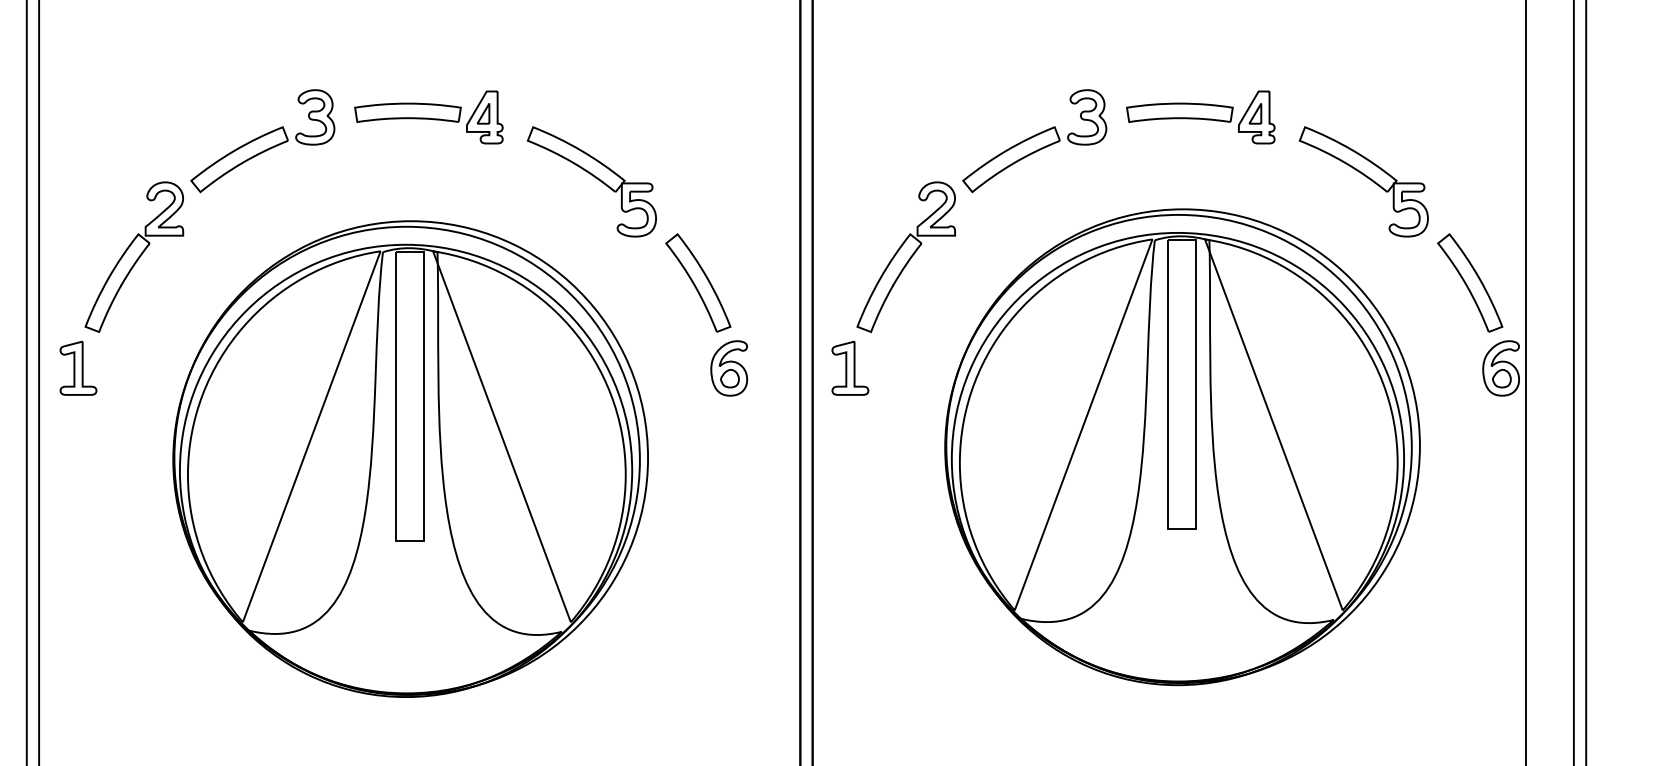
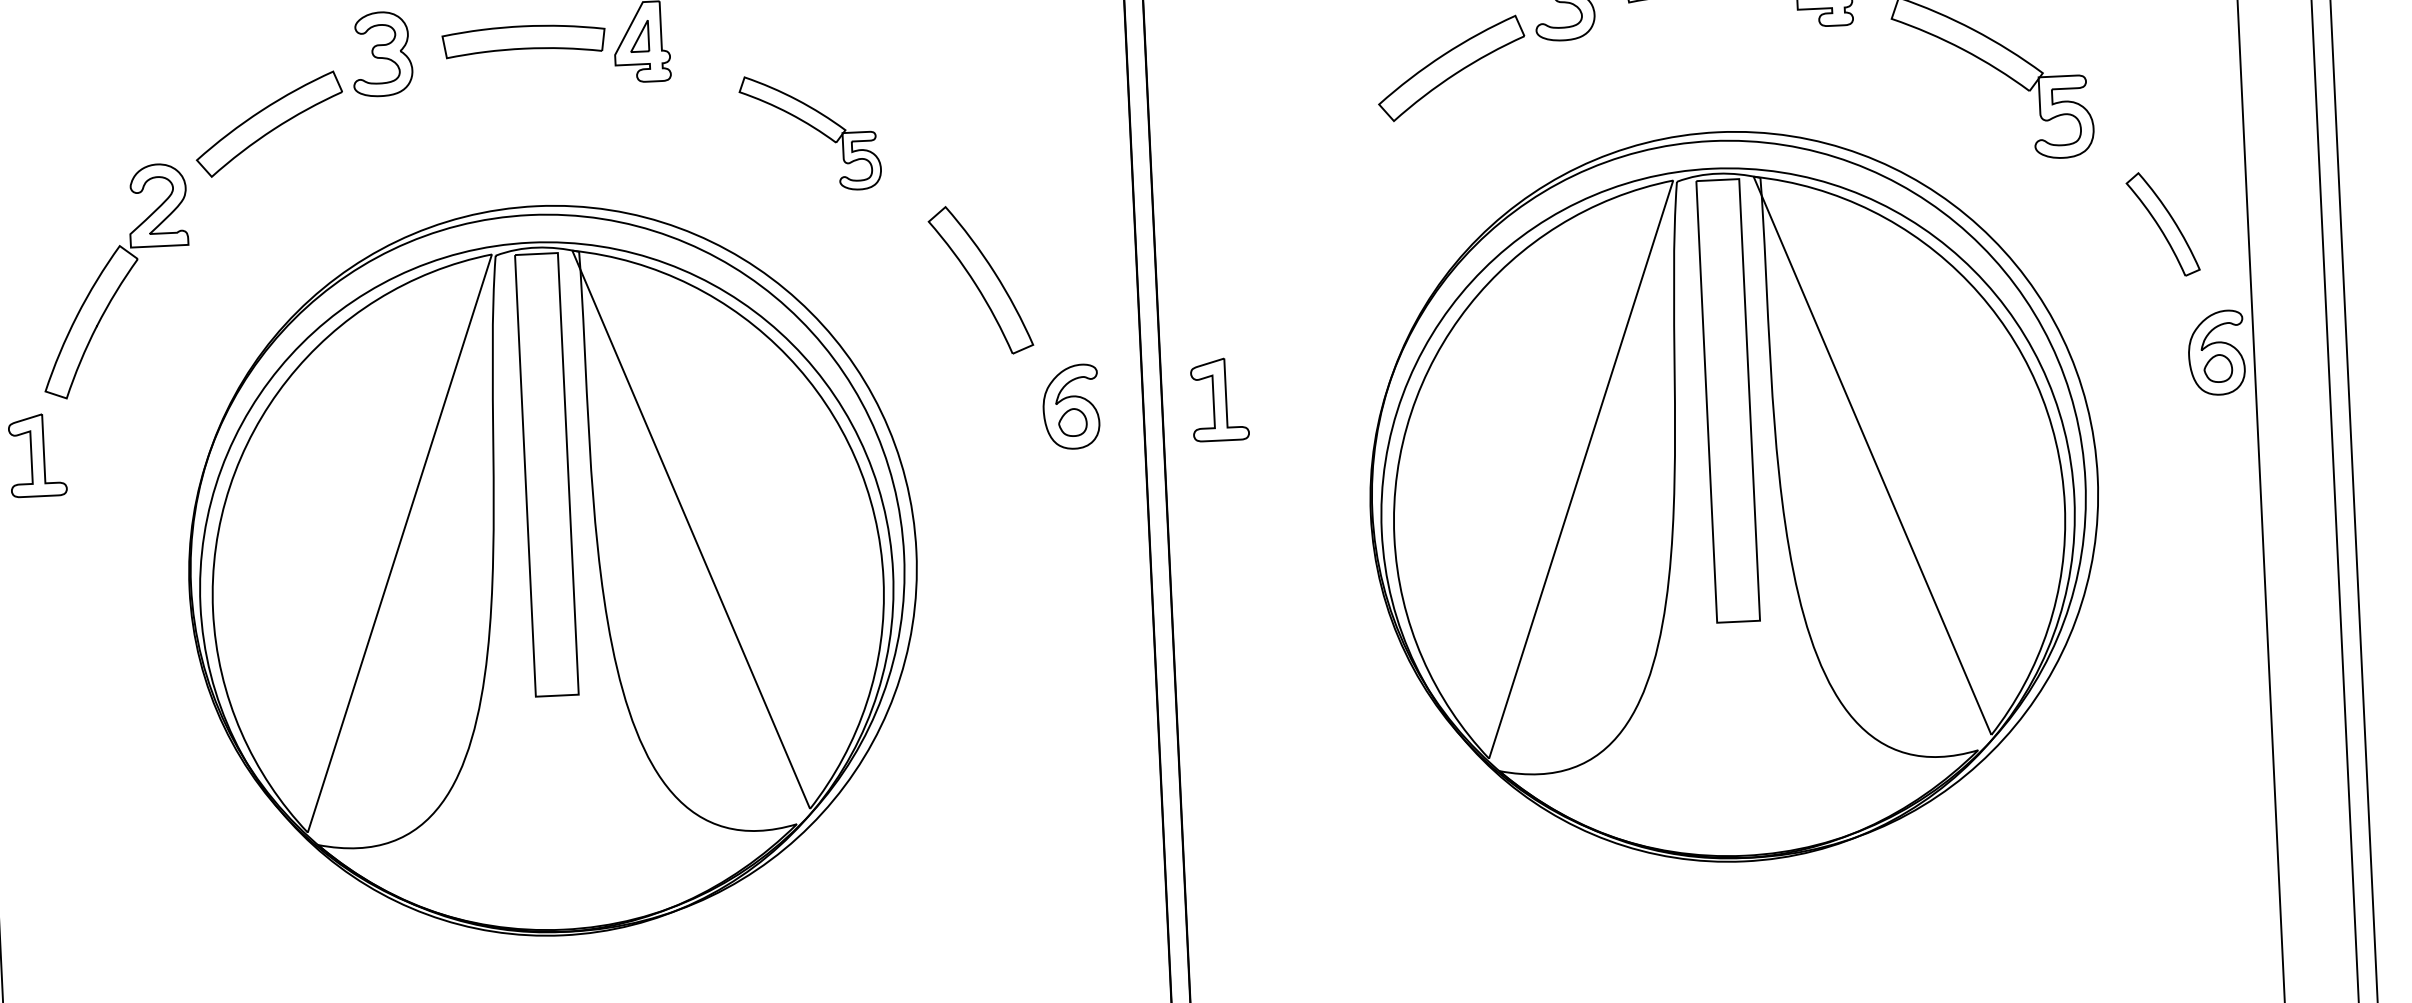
part: (591, 181) -> (809, 132), size x0.7
part: (905, 256) -> (1296, 224), removed
part: (1470, 282) -> (2163, 223), size x0.7
part: (729, 368) -> (1071, 407), moved

